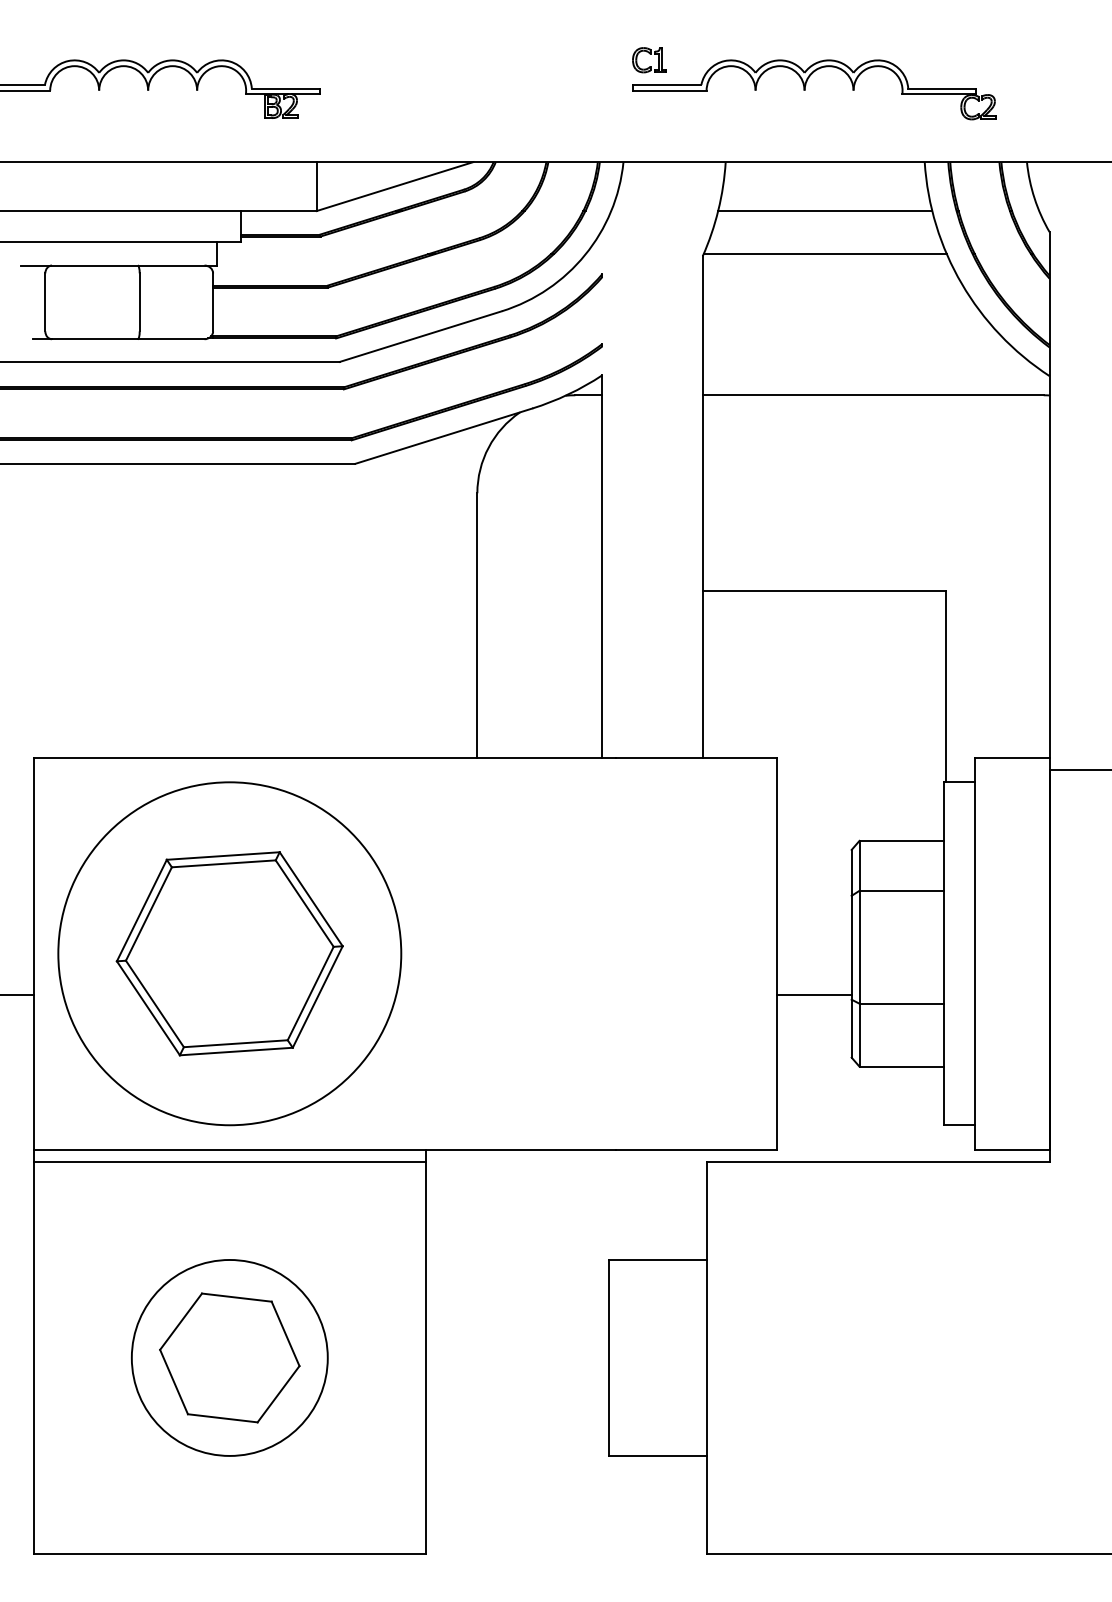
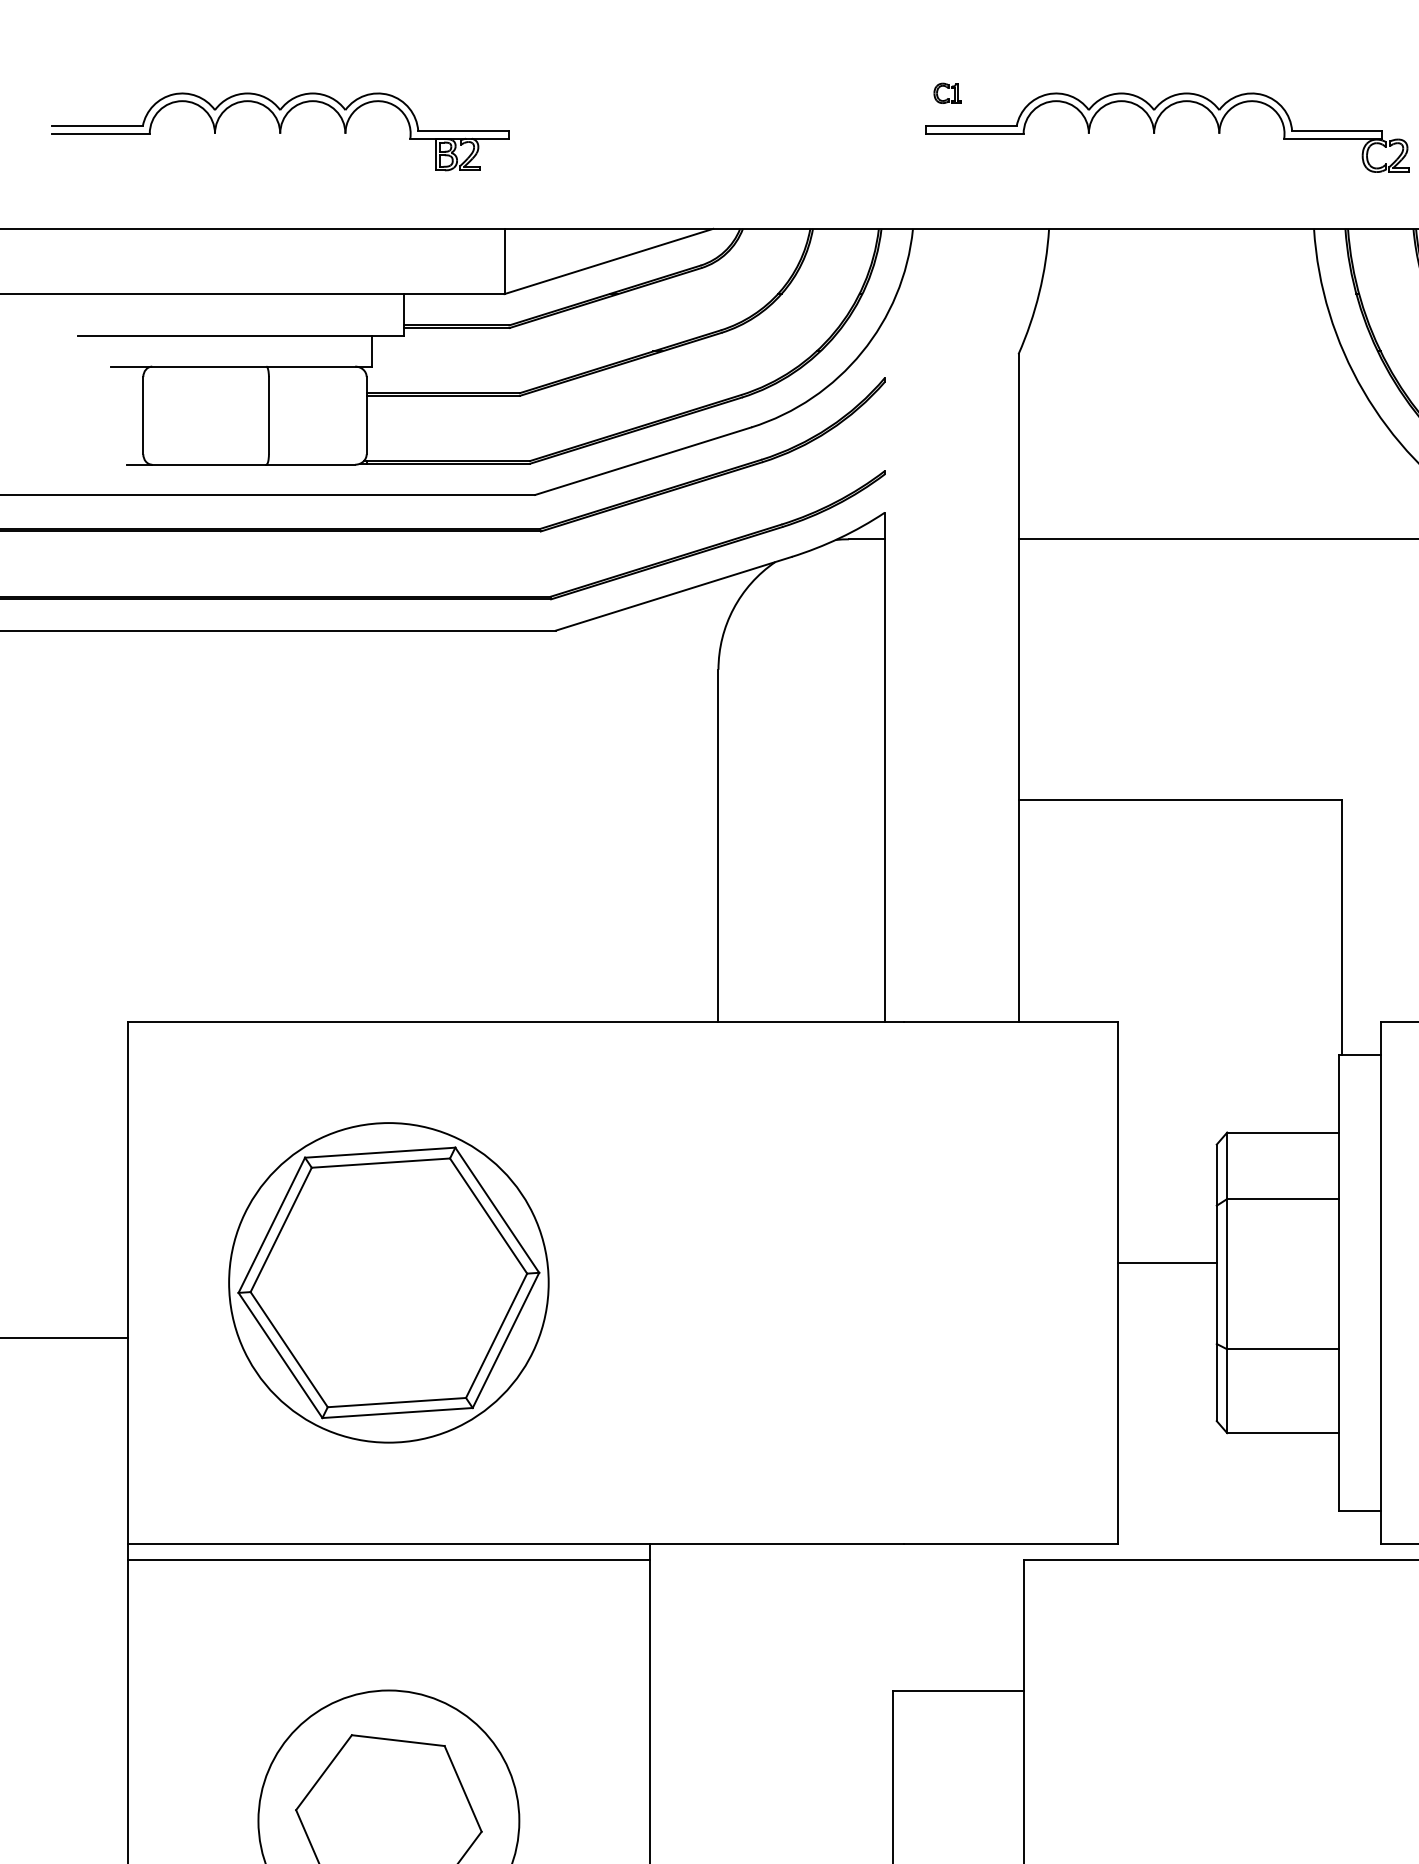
part: (649, 60) -> (947, 93), size x0.6
line: (825, 211) -> (1181, 294), removed
line: (824, 254) -> (1180, 351), removed
circle: (229, 953) -> (388, 1282), size x0.7
line: (814, 994) -> (1167, 1262), moved

